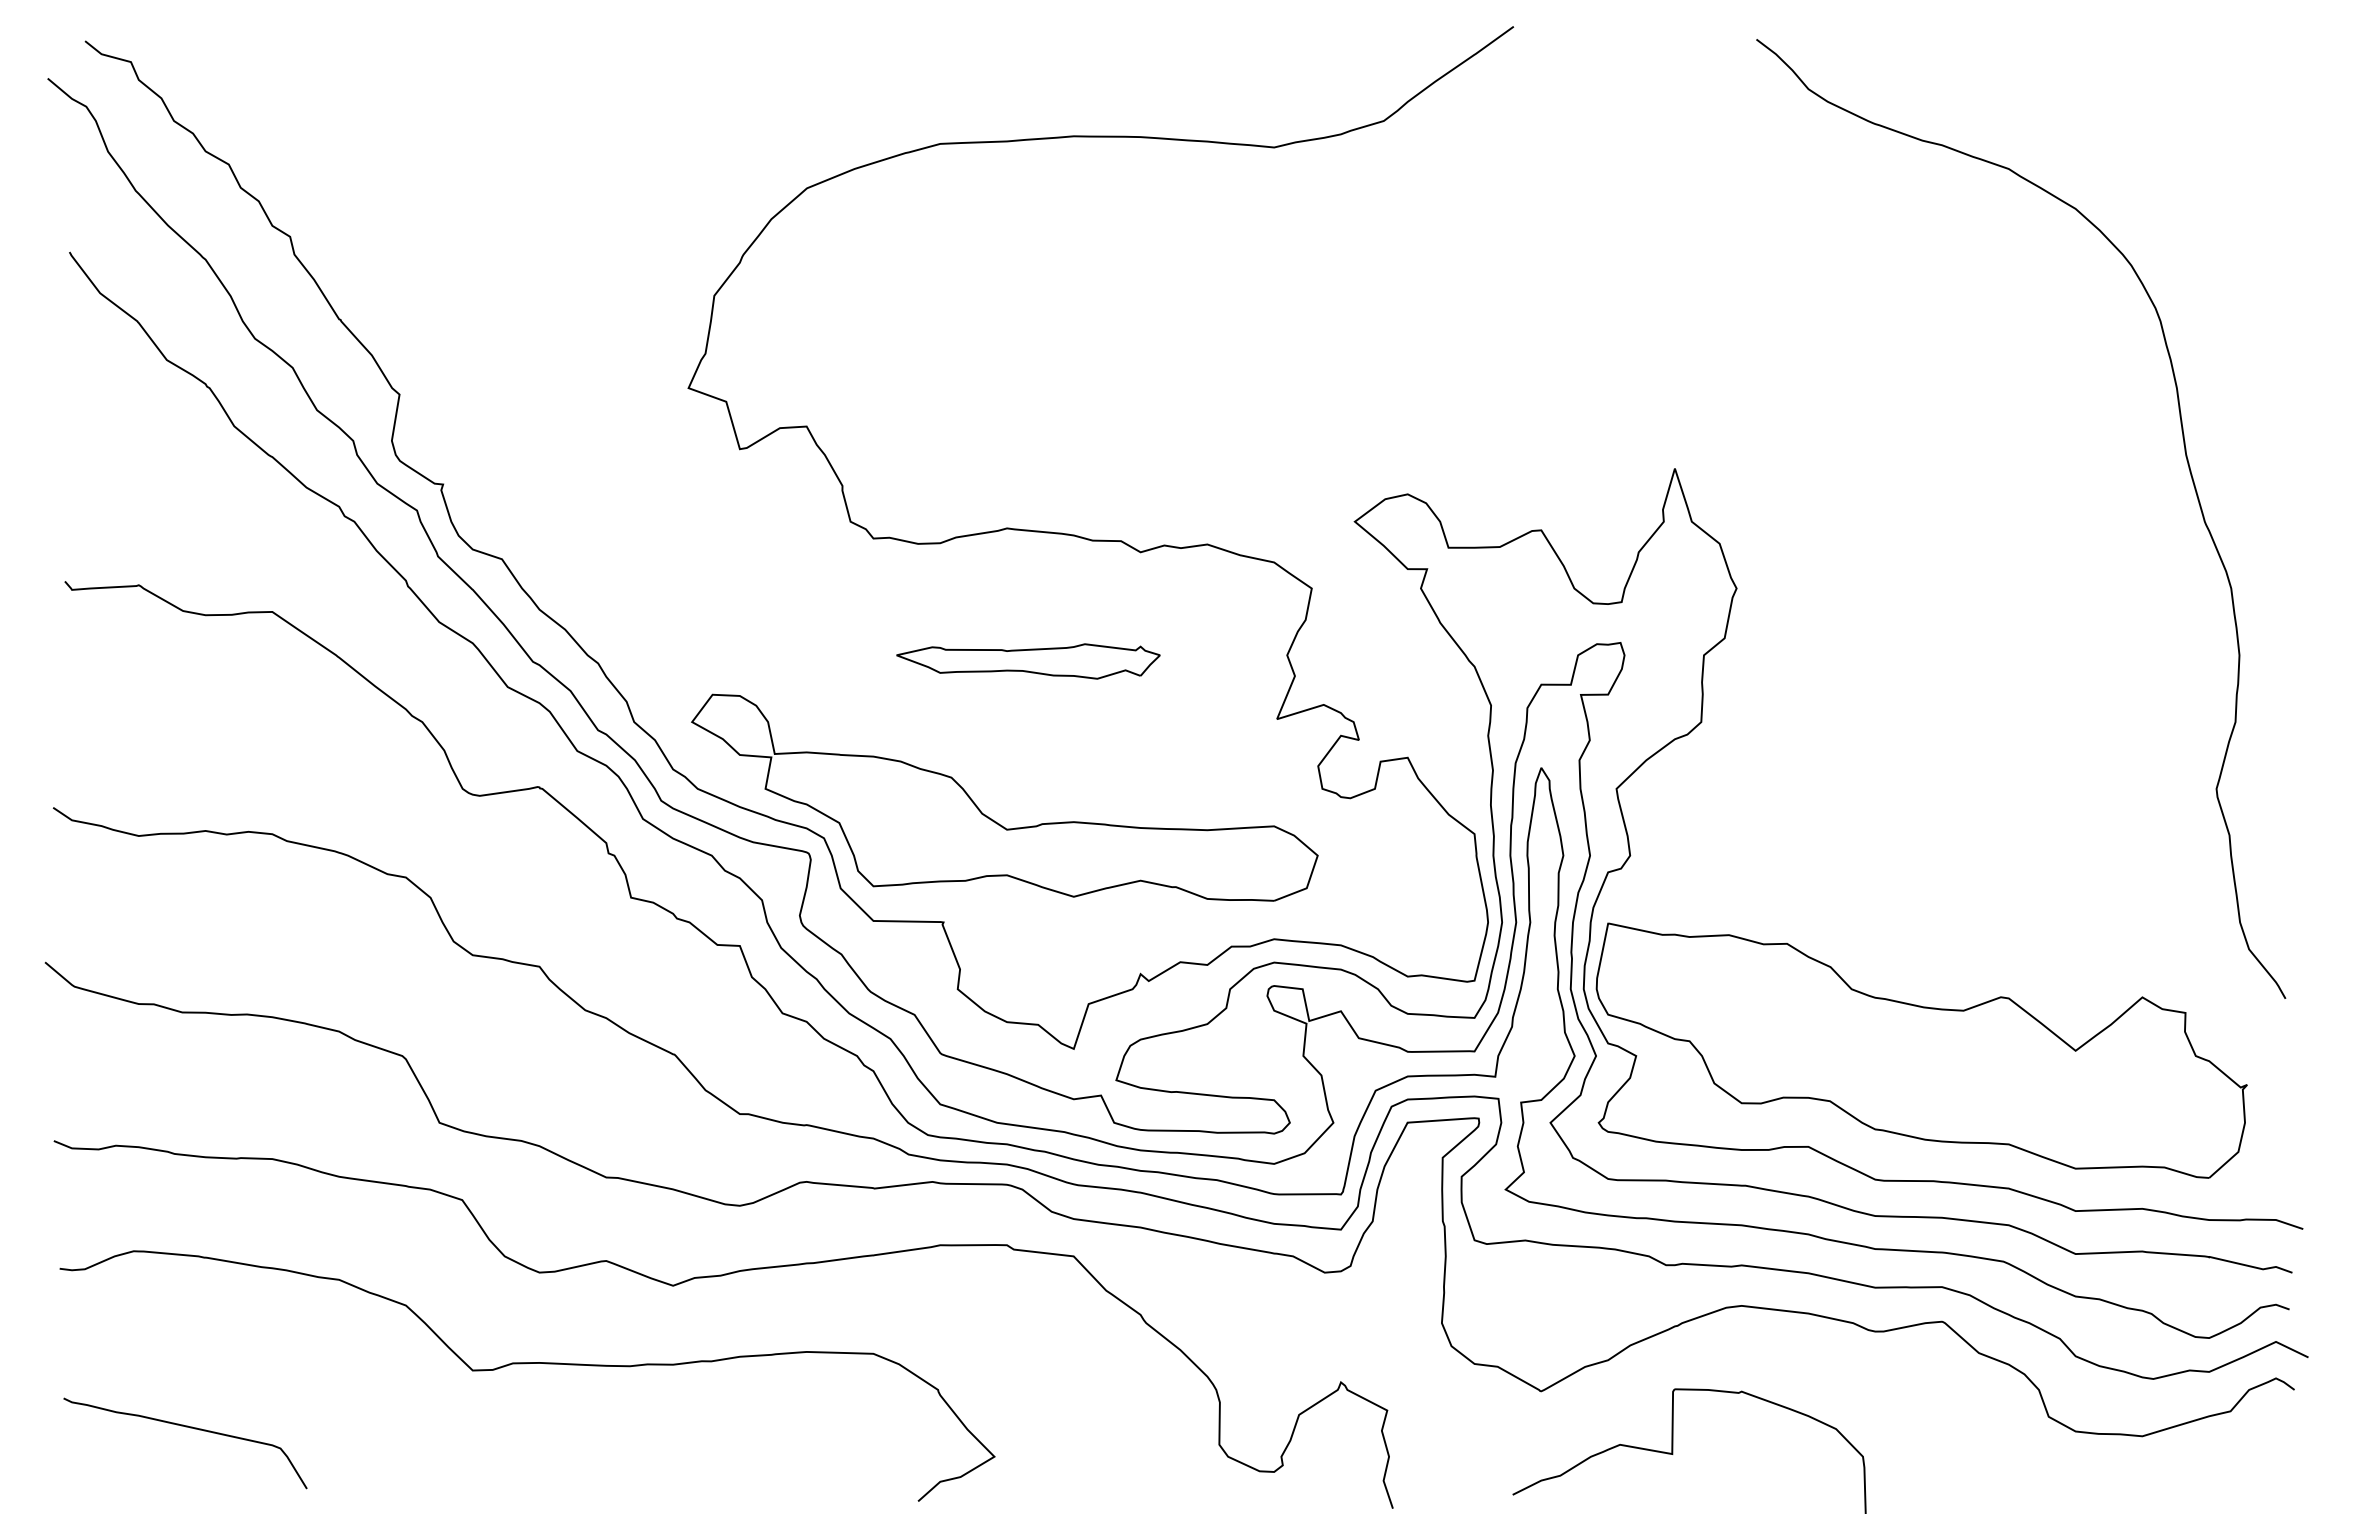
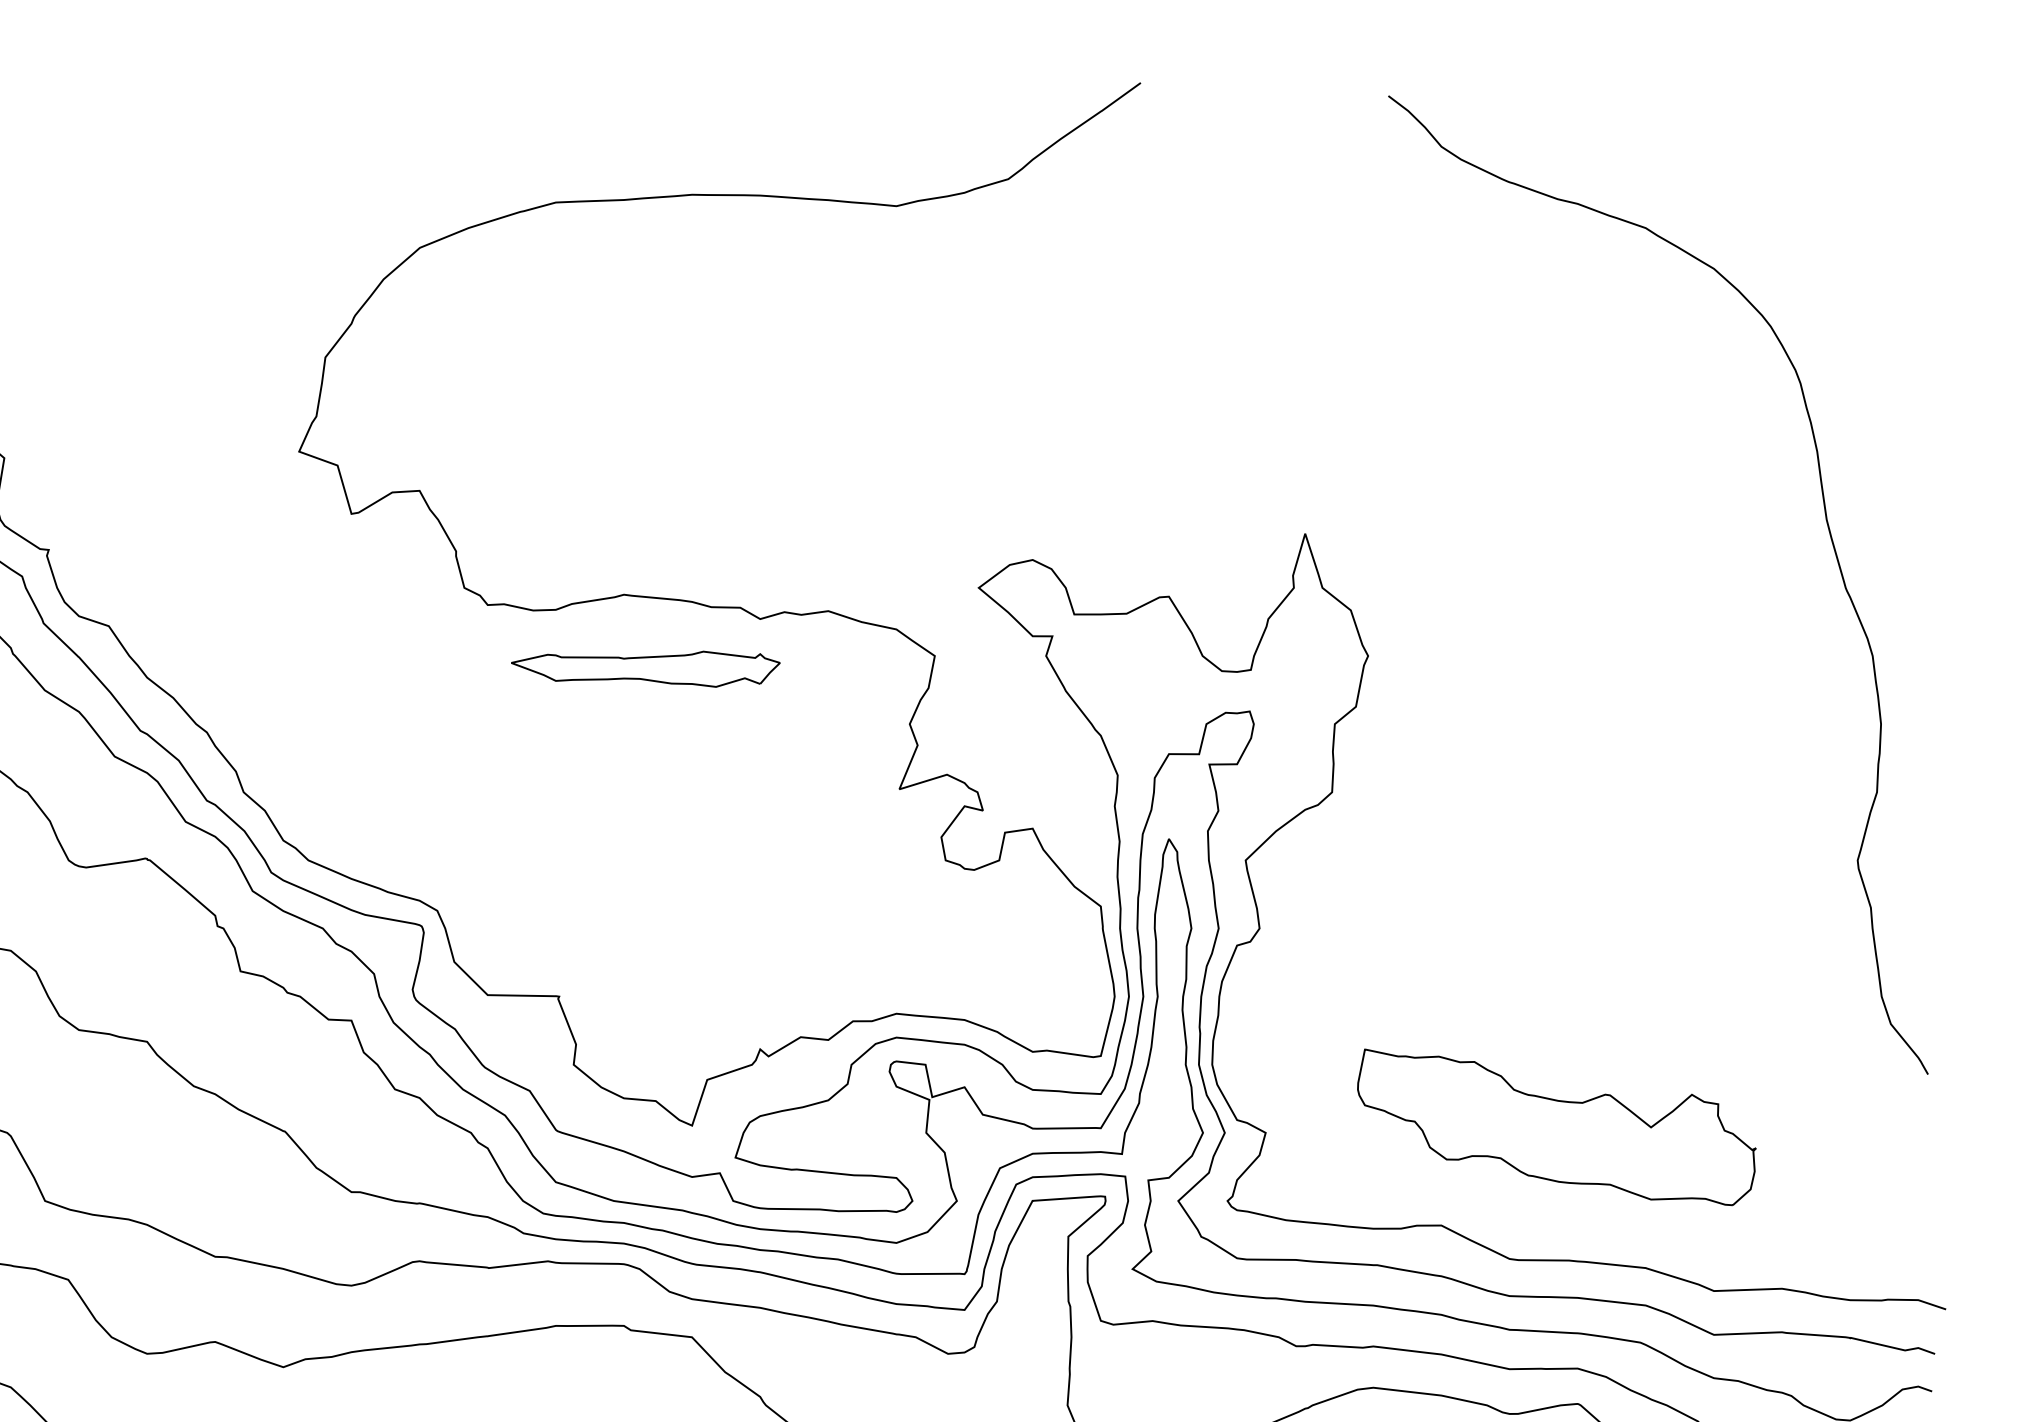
part: (1028, 661) -> (645, 669), moved
part: (990, 817) -> (607, 889), removed
part: (1921, 1050) -> (1556, 1127), size x0.6

